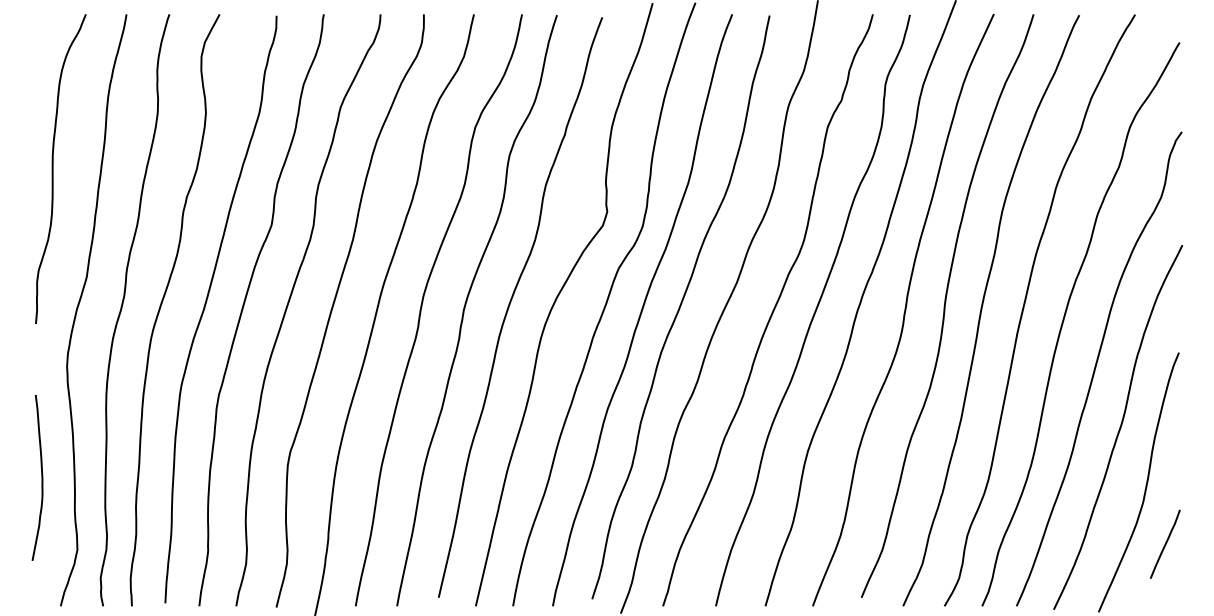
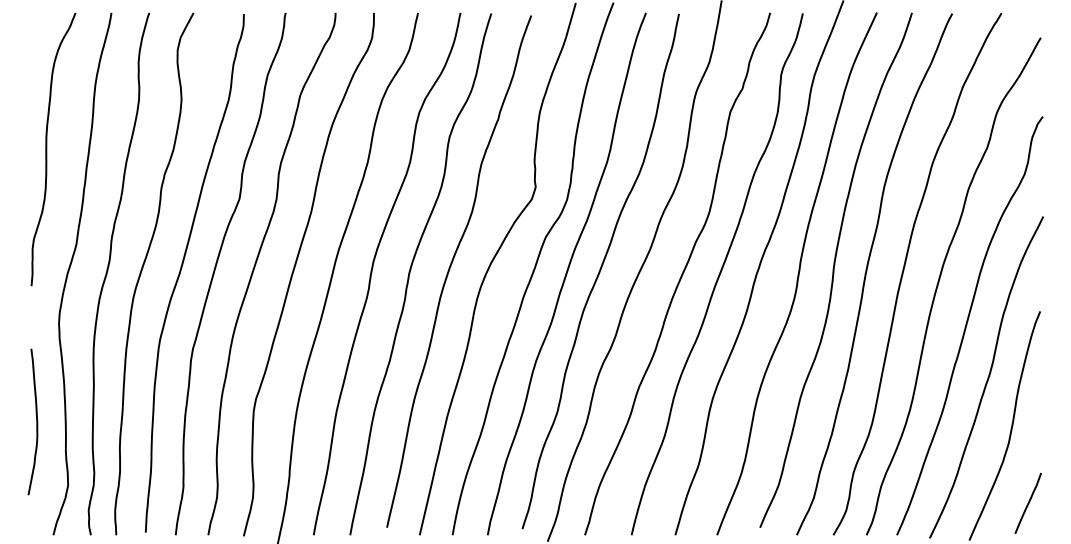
line: (1165, 543) -> (1028, 502), moved

